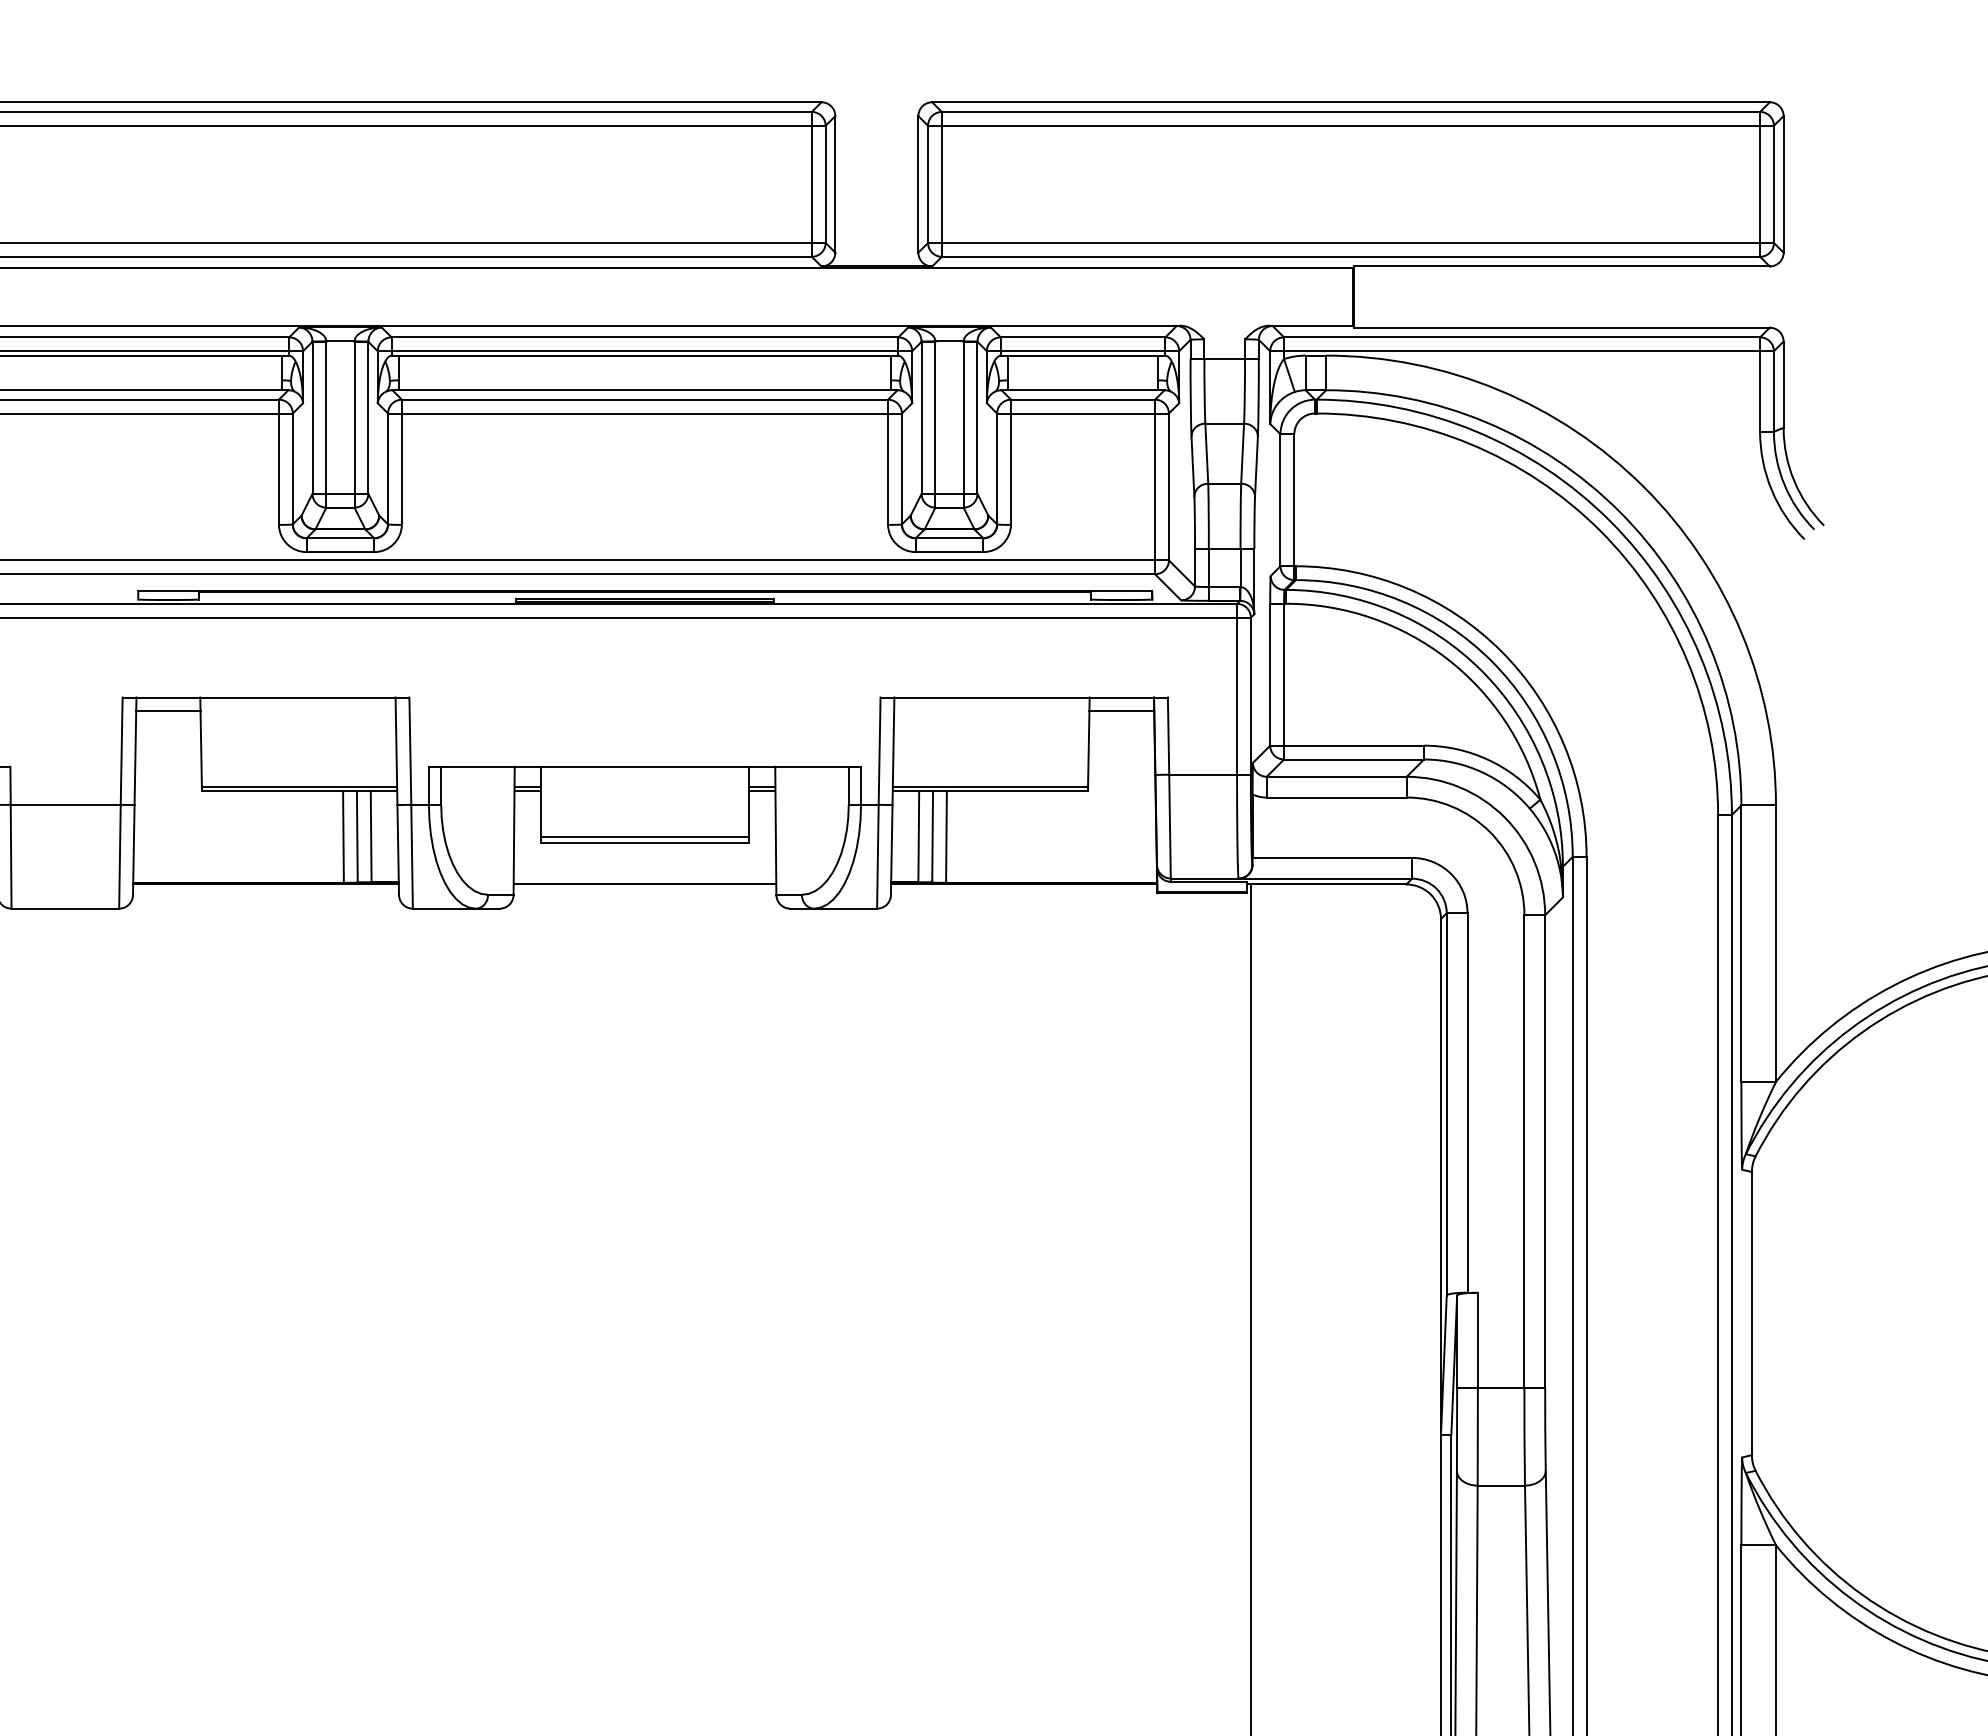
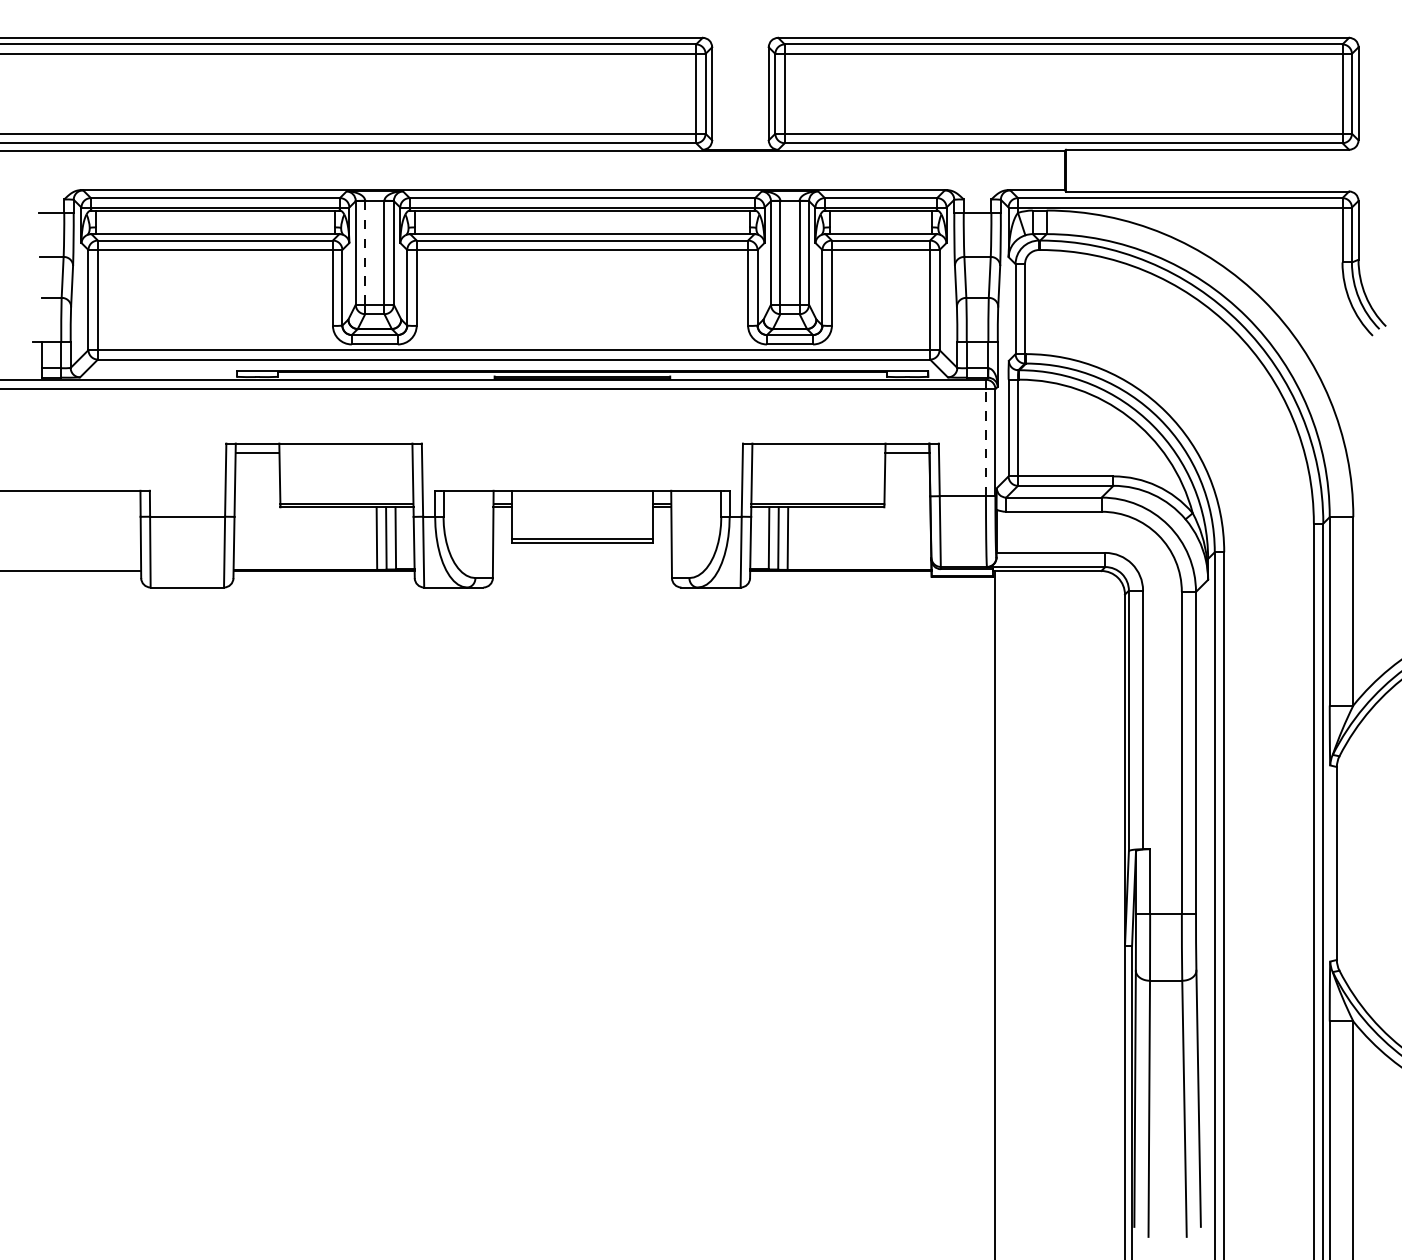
line: (326, 417) -> (365, 252), solid -> dashed
line: (1236, 695) -> (985, 442), solid -> dashed
line: (643, 885) -> (581, 571), removed

